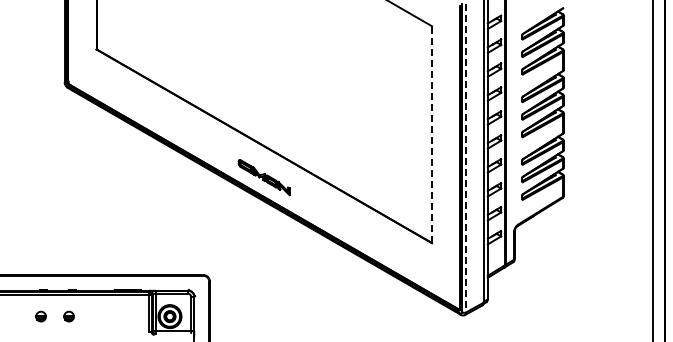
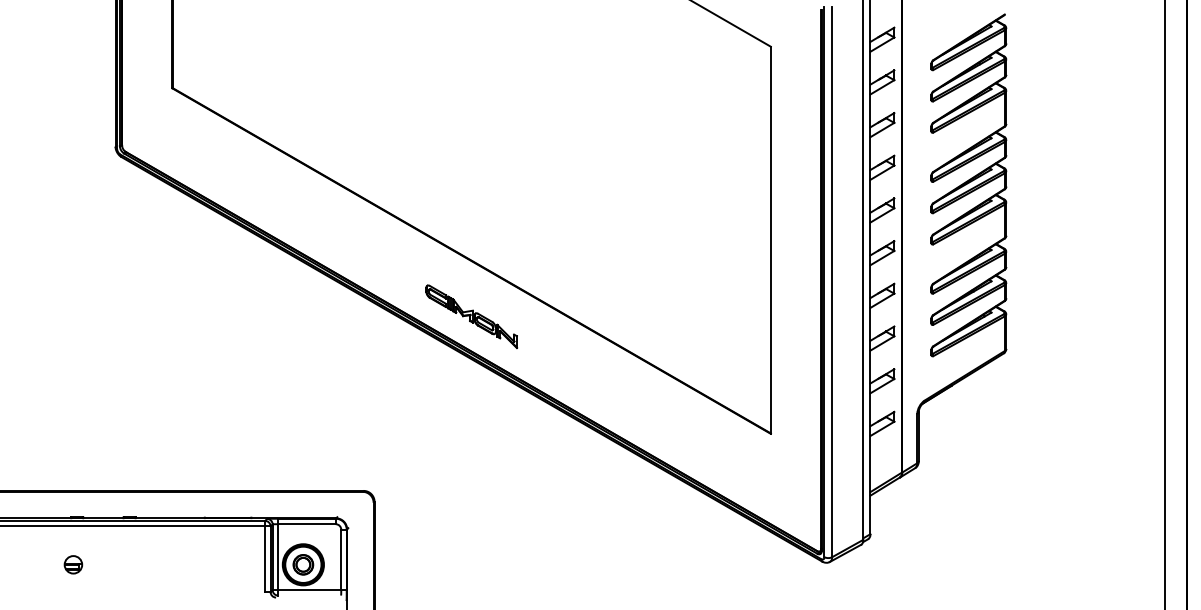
line: (431, 134) -> (769, 239), dashed -> solid
line: (466, 158) -> (832, 282), dashed -> solid
part: (68, 316) -> (122, 564), removed

